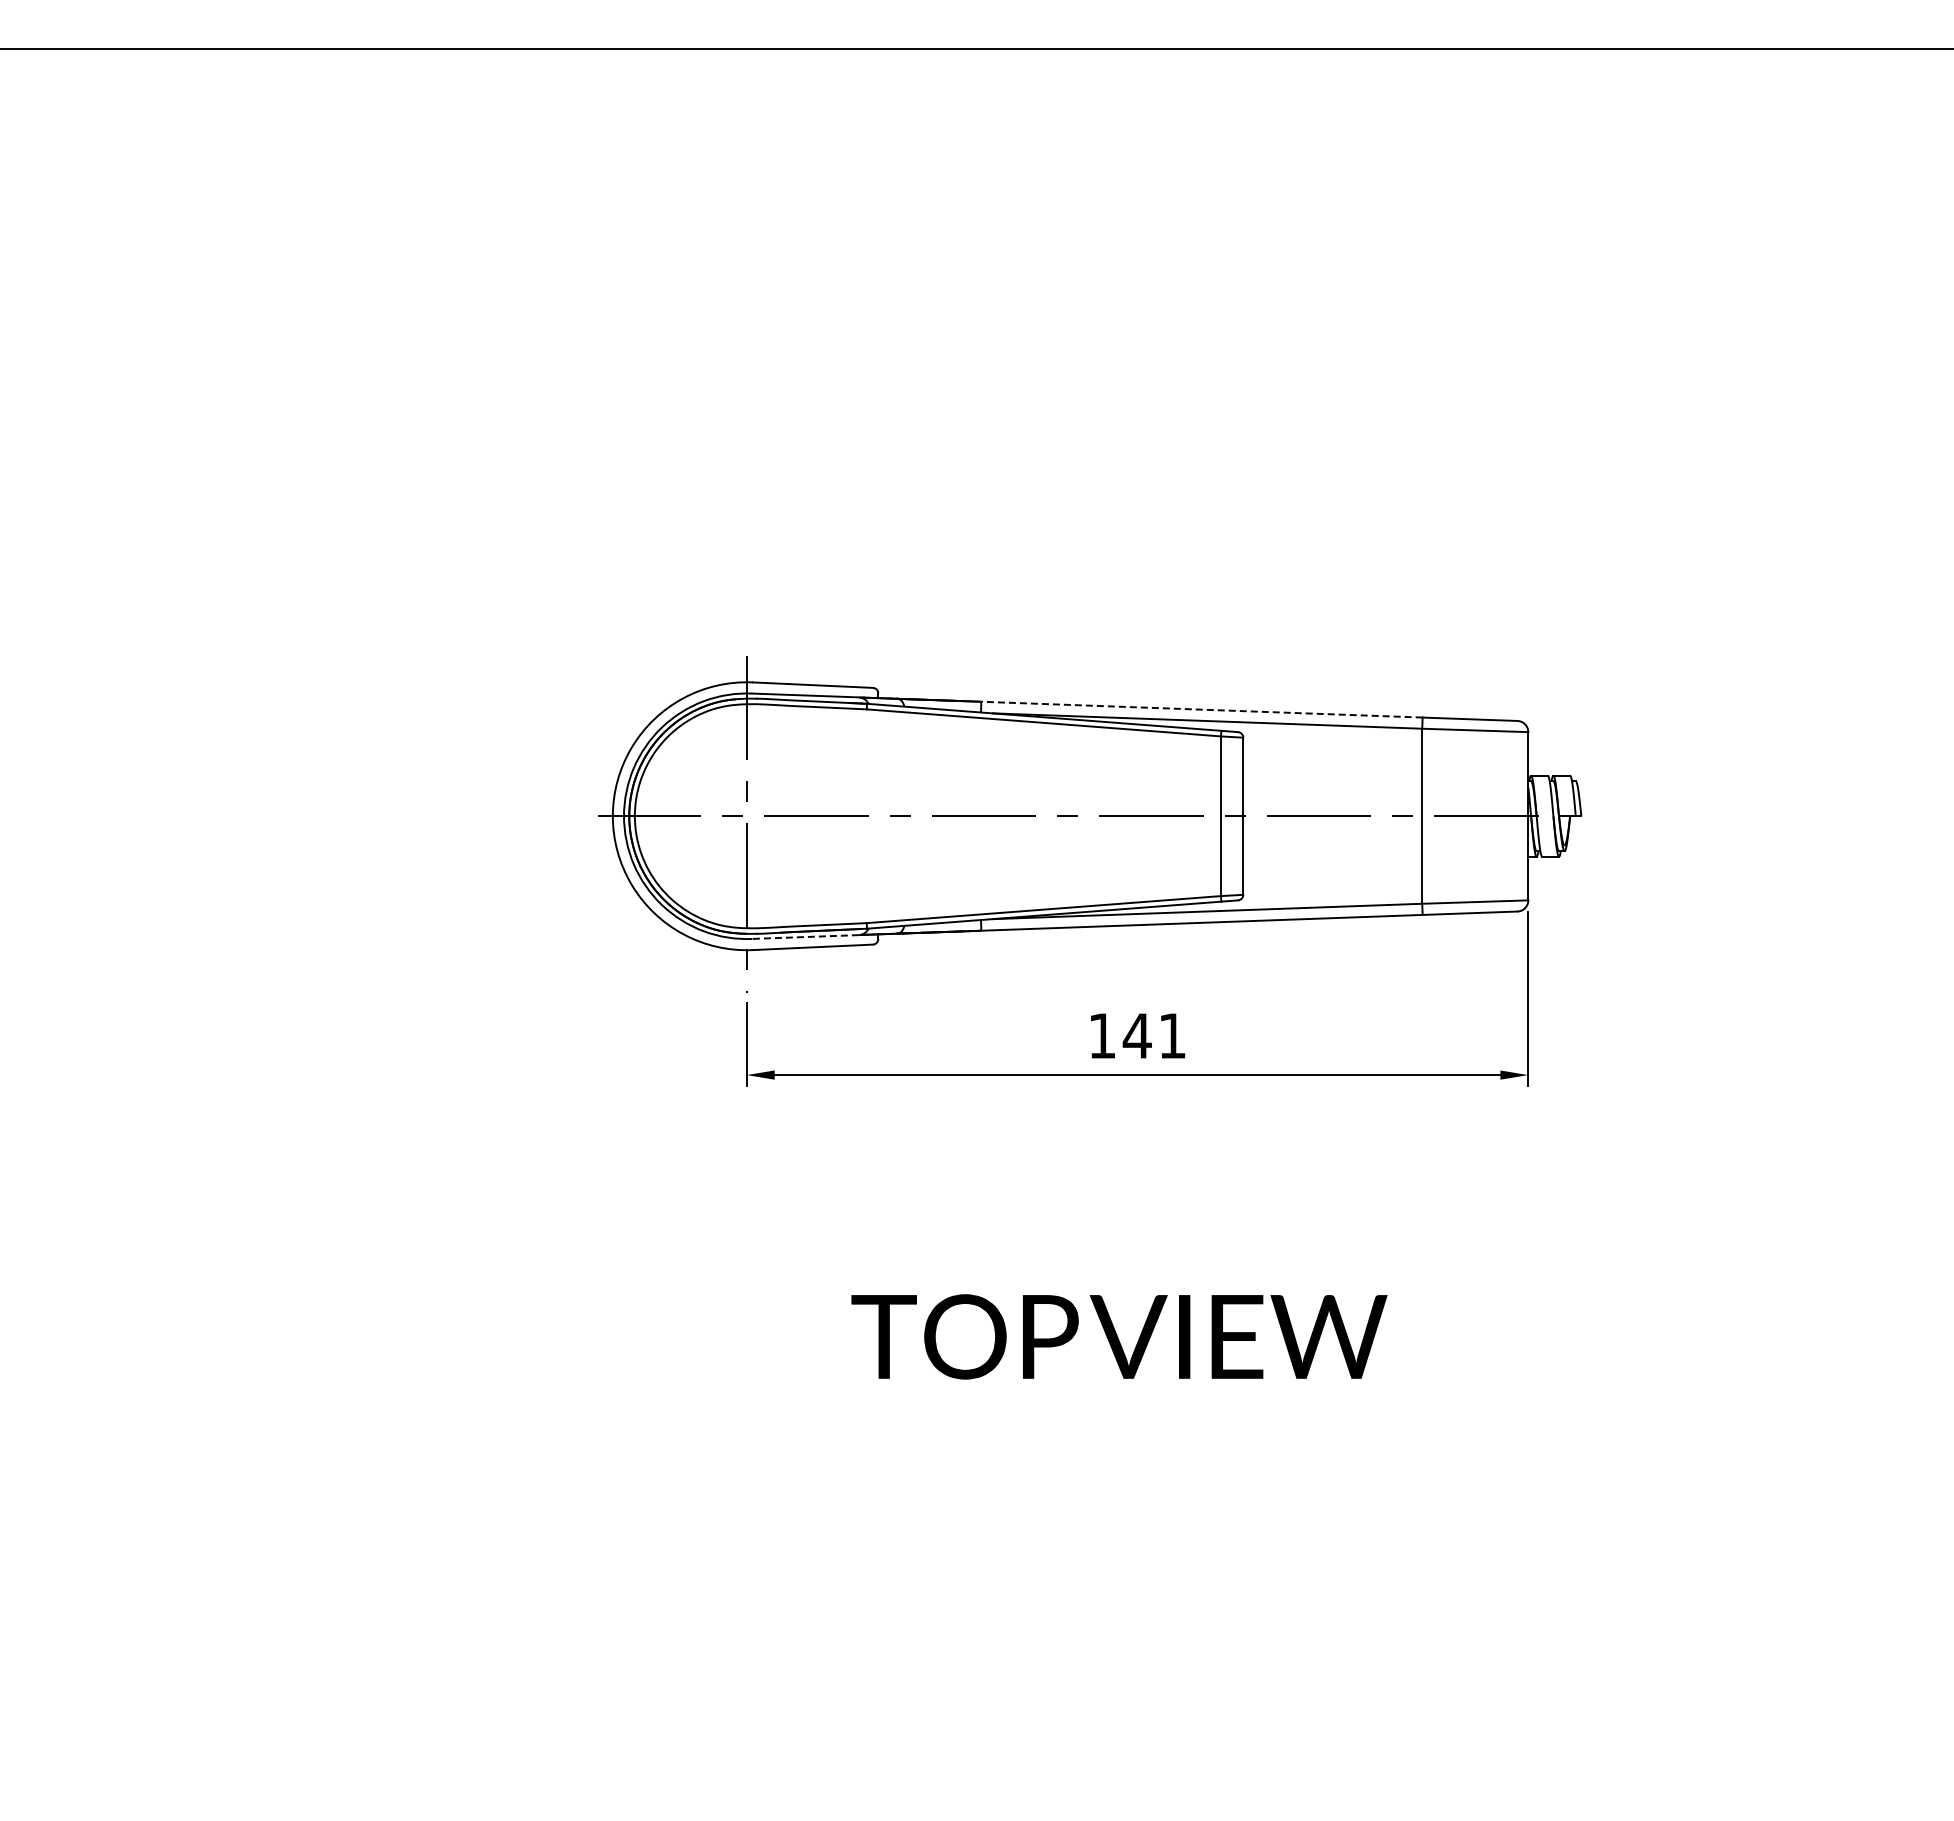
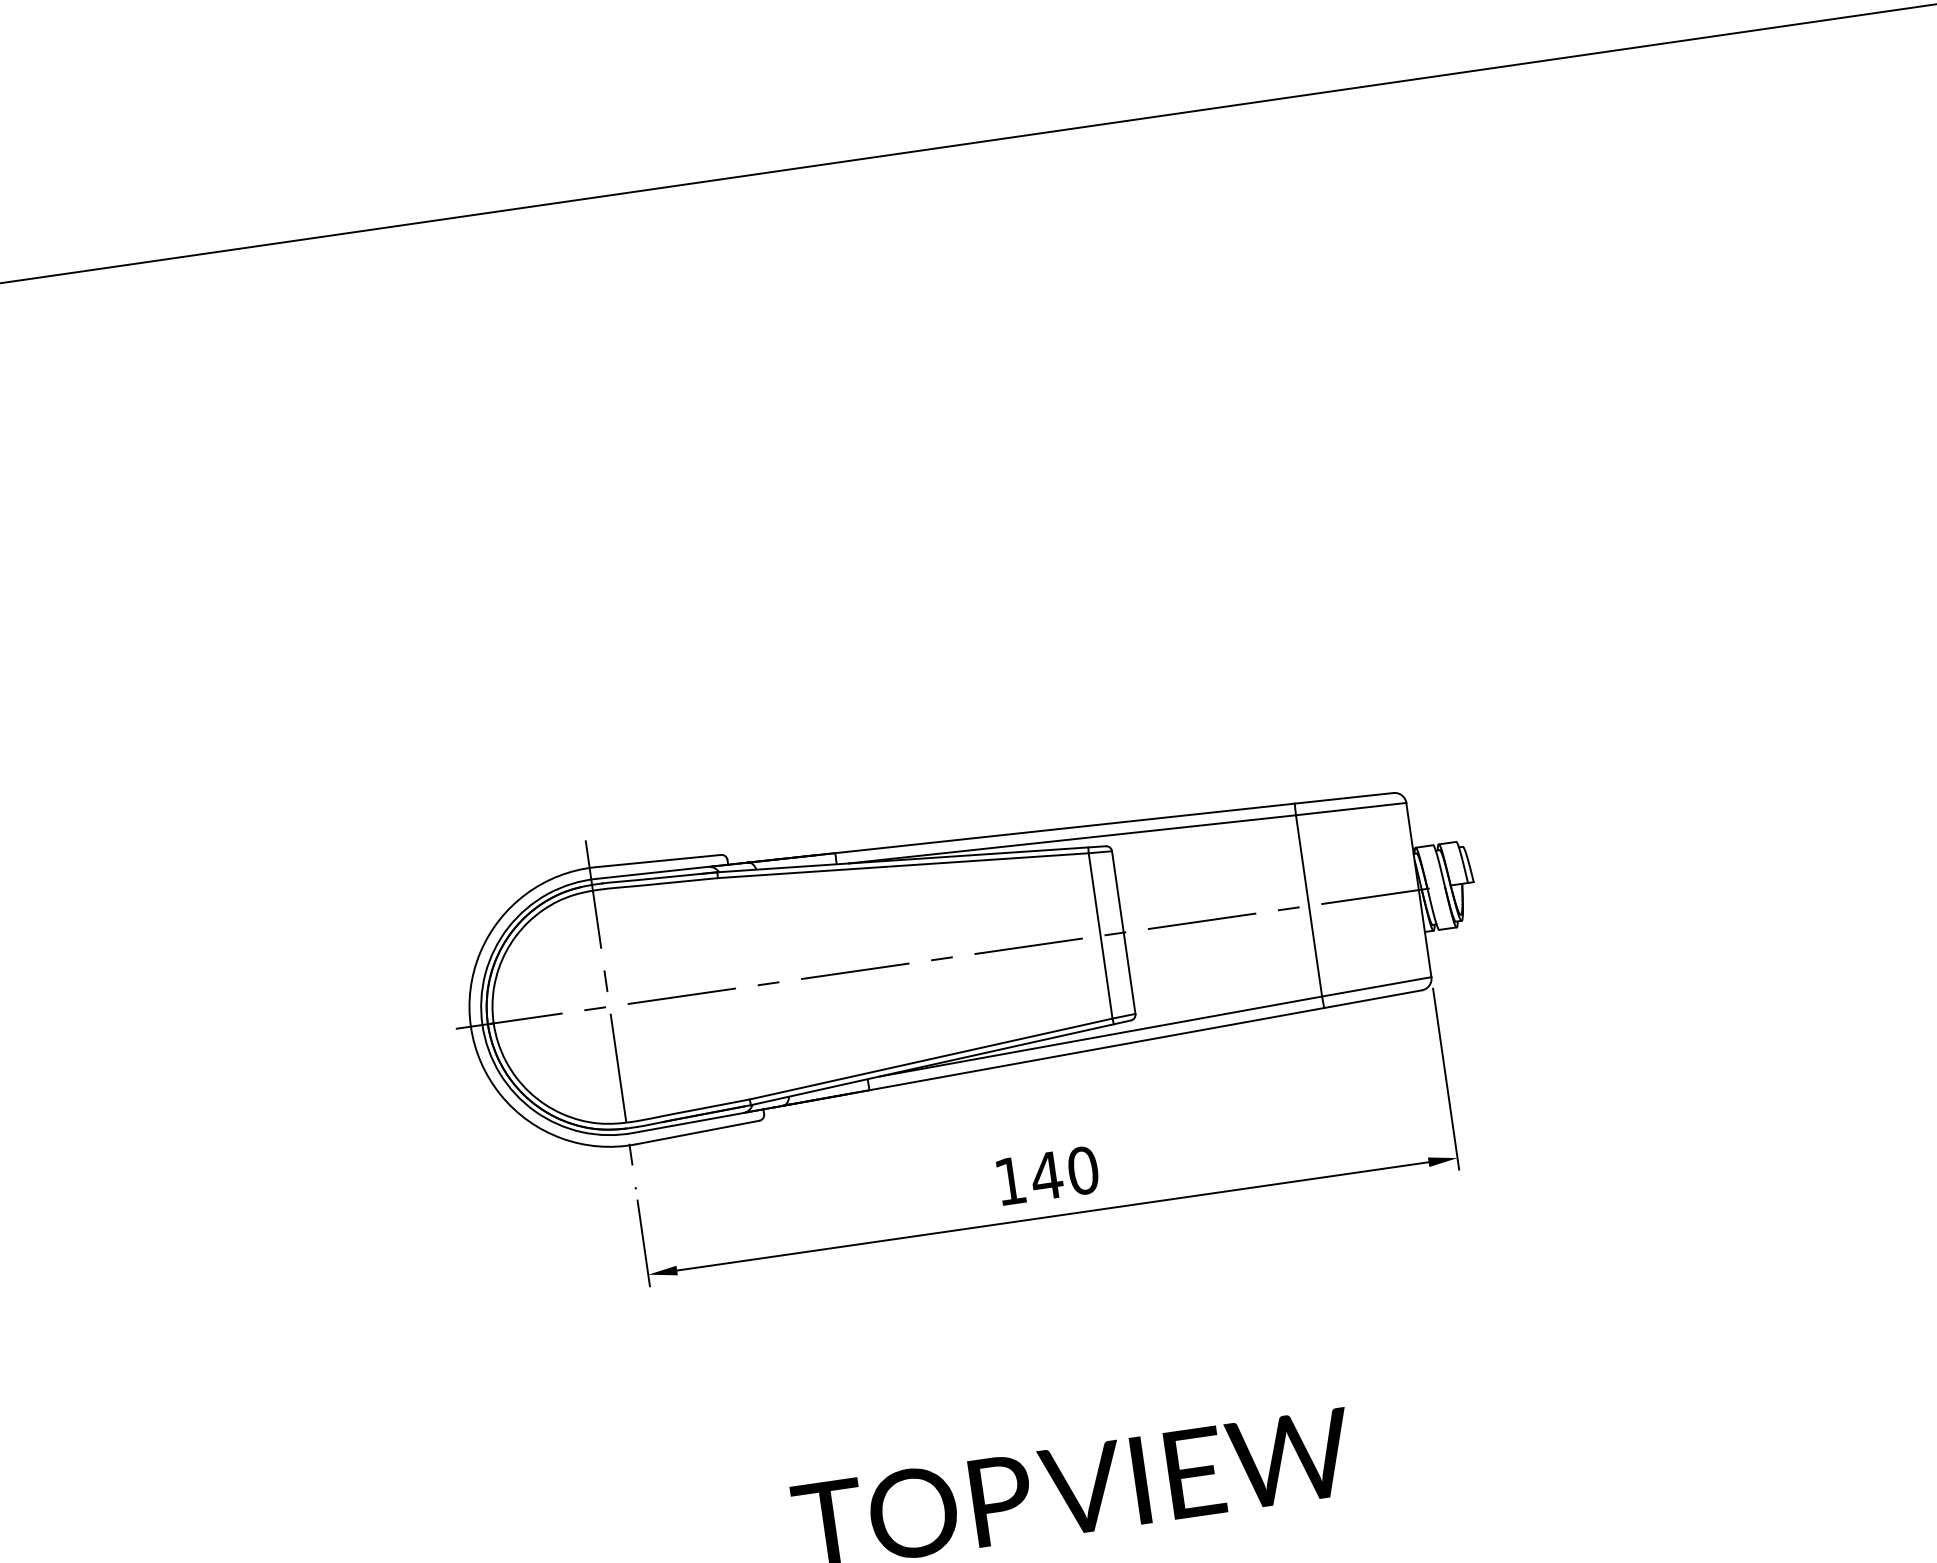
line: (1201, 709) -> (1064, 828), dashed -> solid
line: (805, 937) -> (688, 1123), dashed -> solid
text: (1172, 1035) -> (1083, 1170), 141 -> 140

